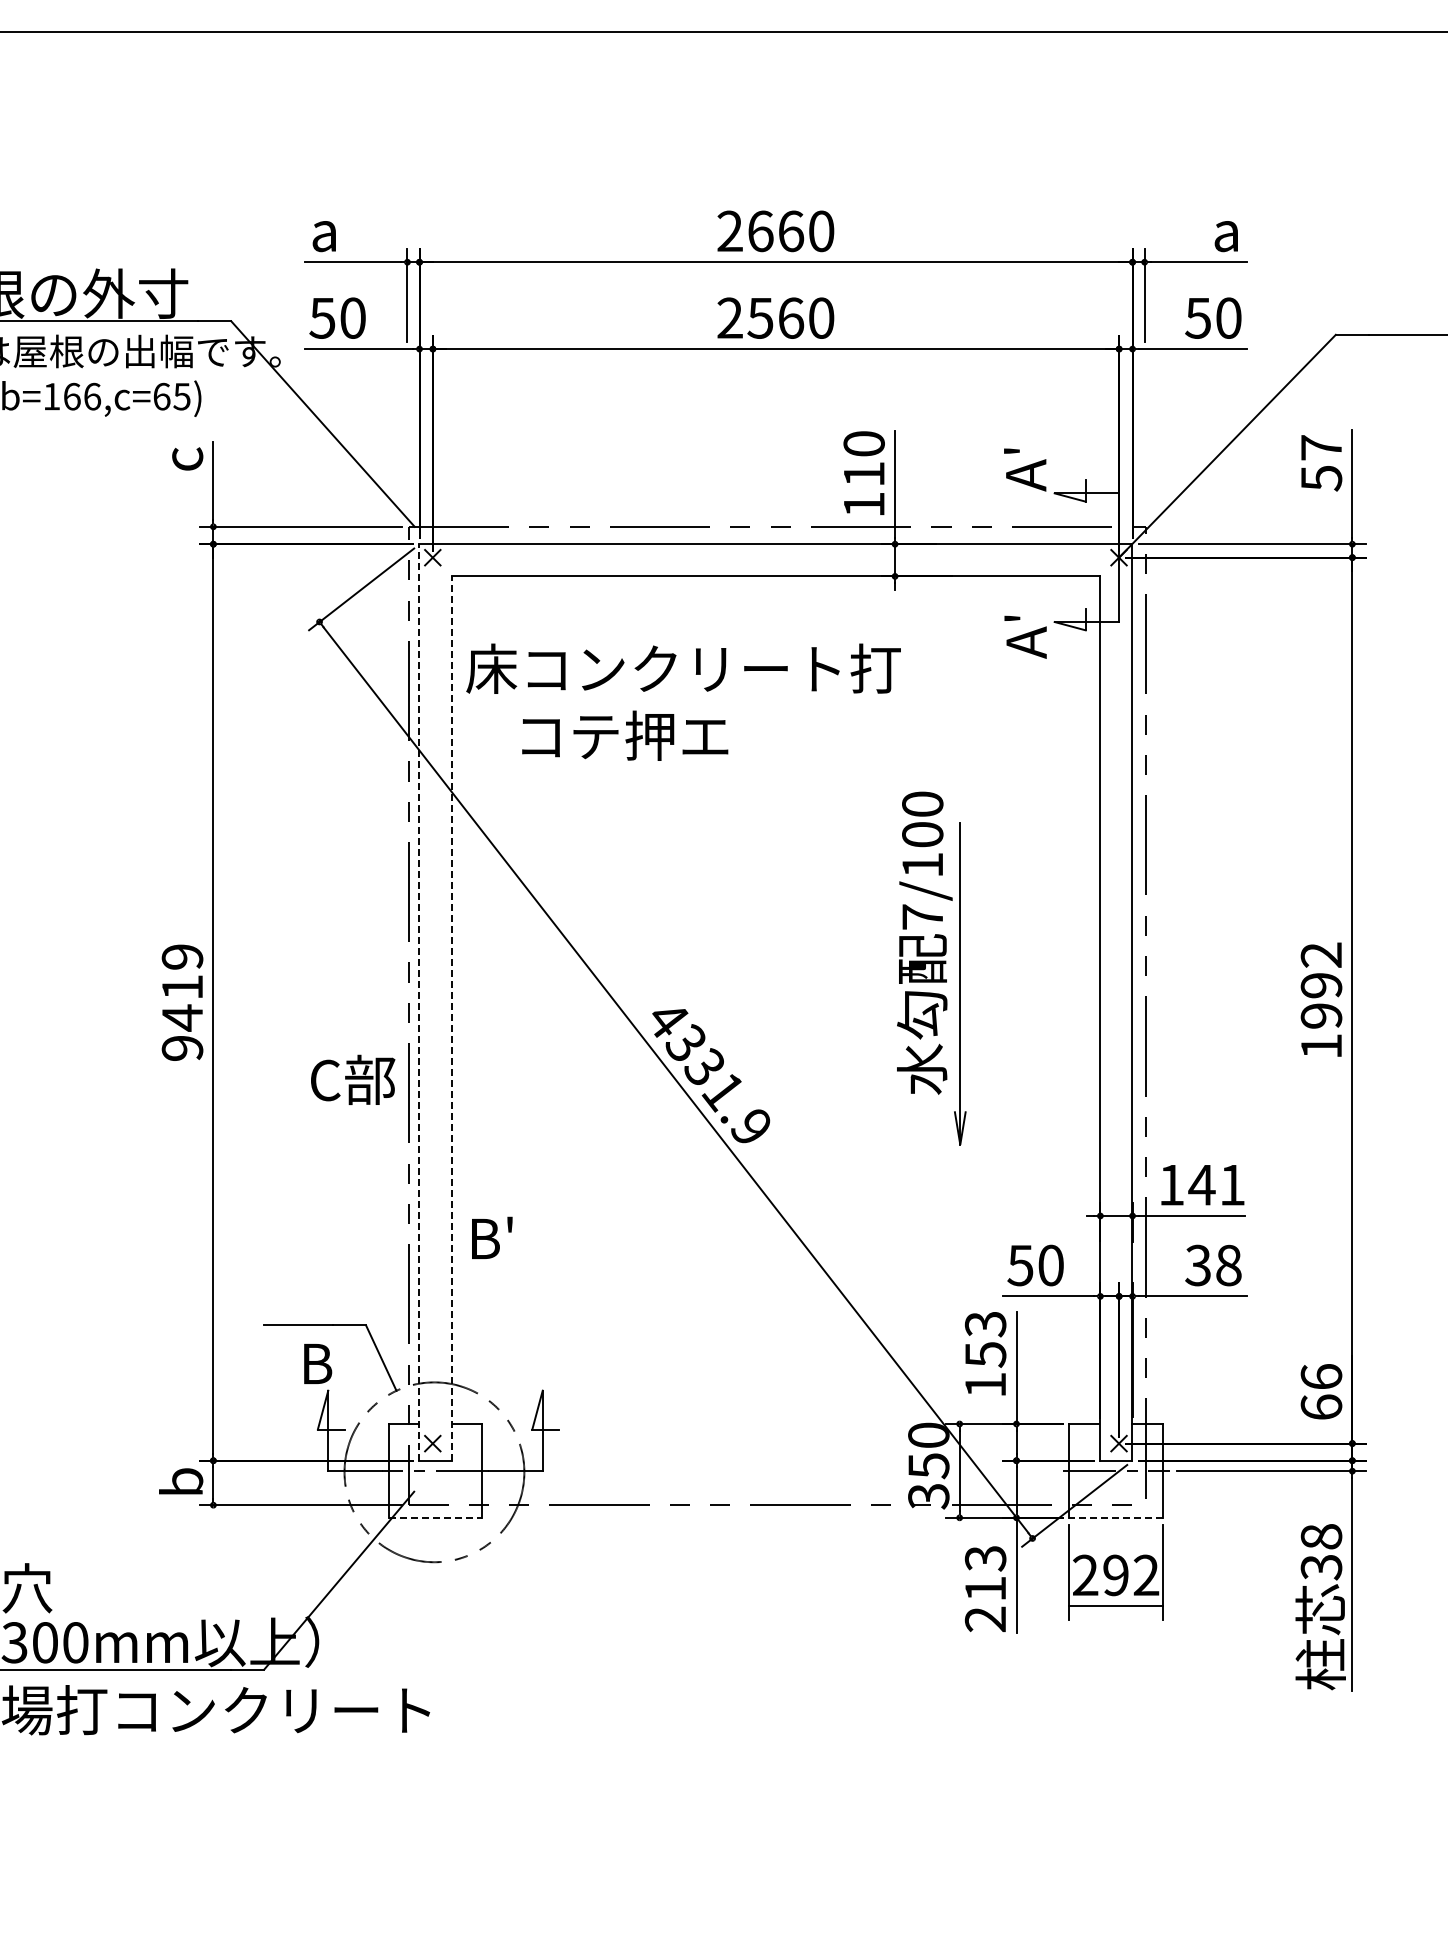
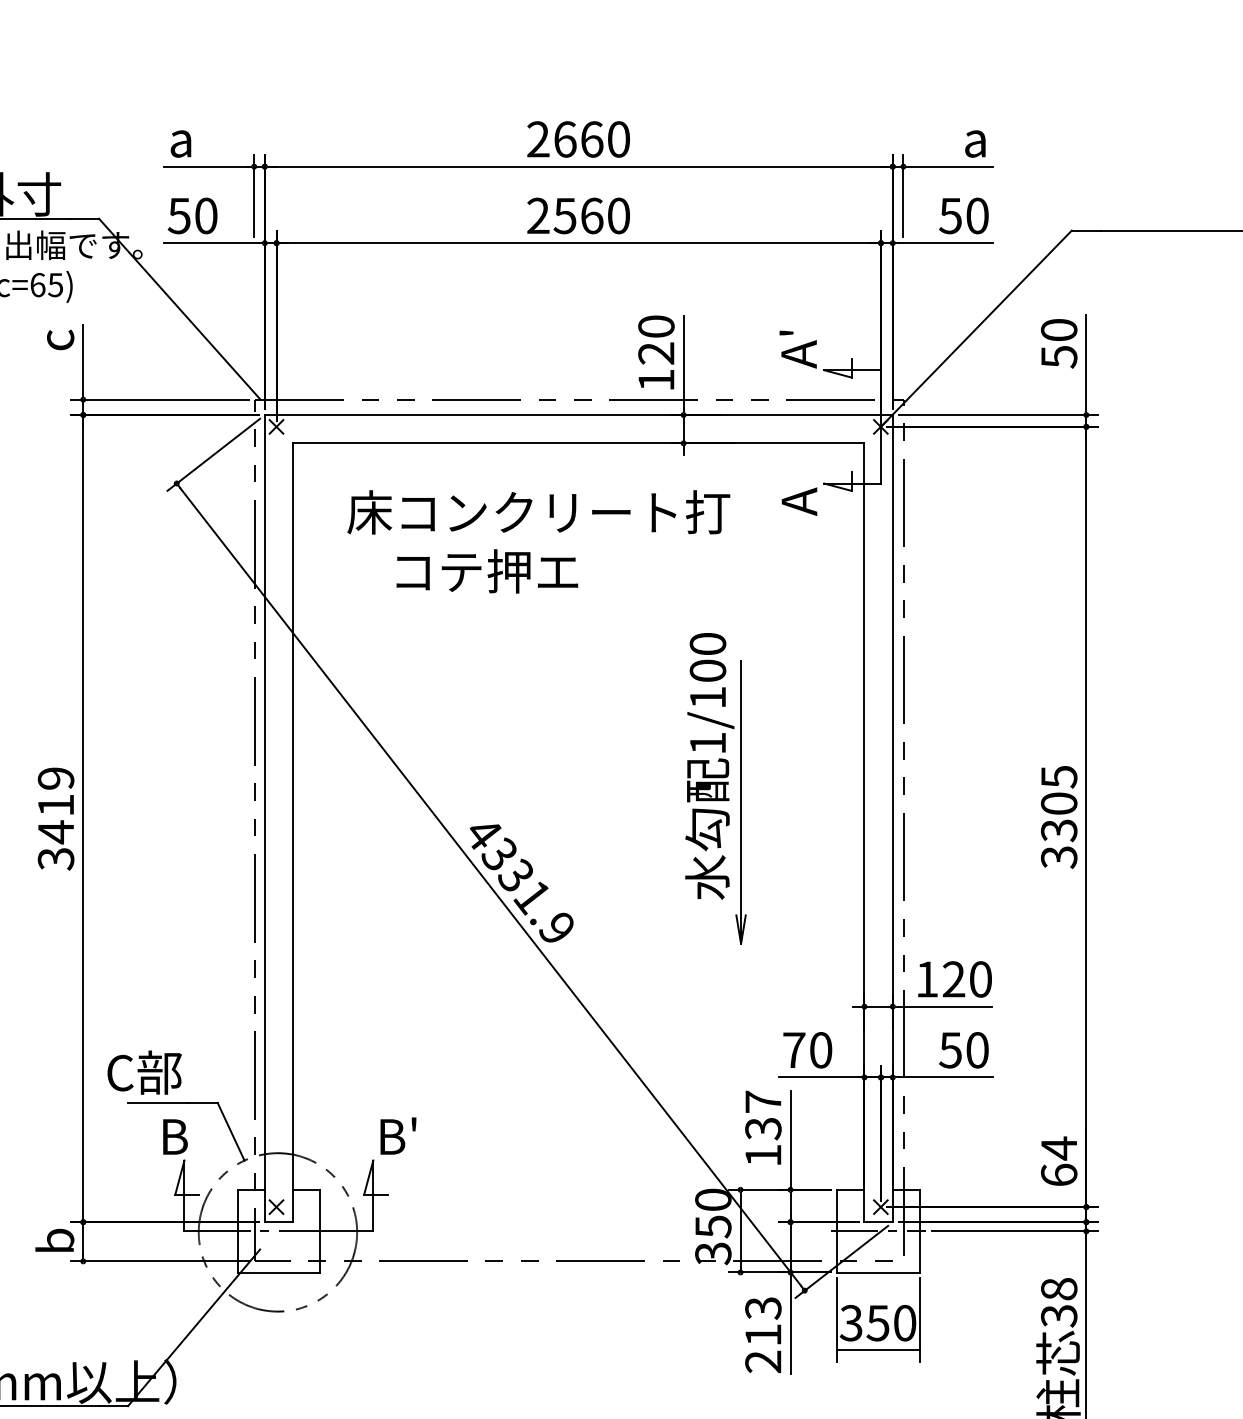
text: (1321, 447) -> (1059, 329), 57 -> 50
text: (863, 473) -> (655, 352), 110 -> 120
text: (1012, 617) -> (787, 479), A' -> A
text: (683, 701) -> (538, 541), moved
text: (922, 916) -> (707, 742), 7/100 -> 1/100
text: (1321, 1000) -> (1059, 816), 1992 -> 3305
line: (419, 1002) -> (264, 818), dashed -> solid
line: (451, 1018) -> (292, 832), dashed -> solid
text: (182, 1048) -> (56, 859), 9419 -> 3419
text: (353, 1079) -> (145, 1072), moved
text: (1216, 1184) -> (966, 978), 141 -> 120
text: (492, 1237) -> (398, 1135), moved
text: (1020, 1265) -> (794, 1050), 50 -> 70
text: (1213, 1265) -> (964, 1050), 38 -> 50
text: (985, 1339) -> (763, 1115), 153 -> 137
text: (1321, 1376) -> (1059, 1148), 66 -> 64
line: (435, 1517) -> (278, 1272), dashed -> solid
line: (1116, 1517) -> (878, 1272), dashed -> solid
text: (1115, 1575) -> (877, 1323), 292 -> 350

